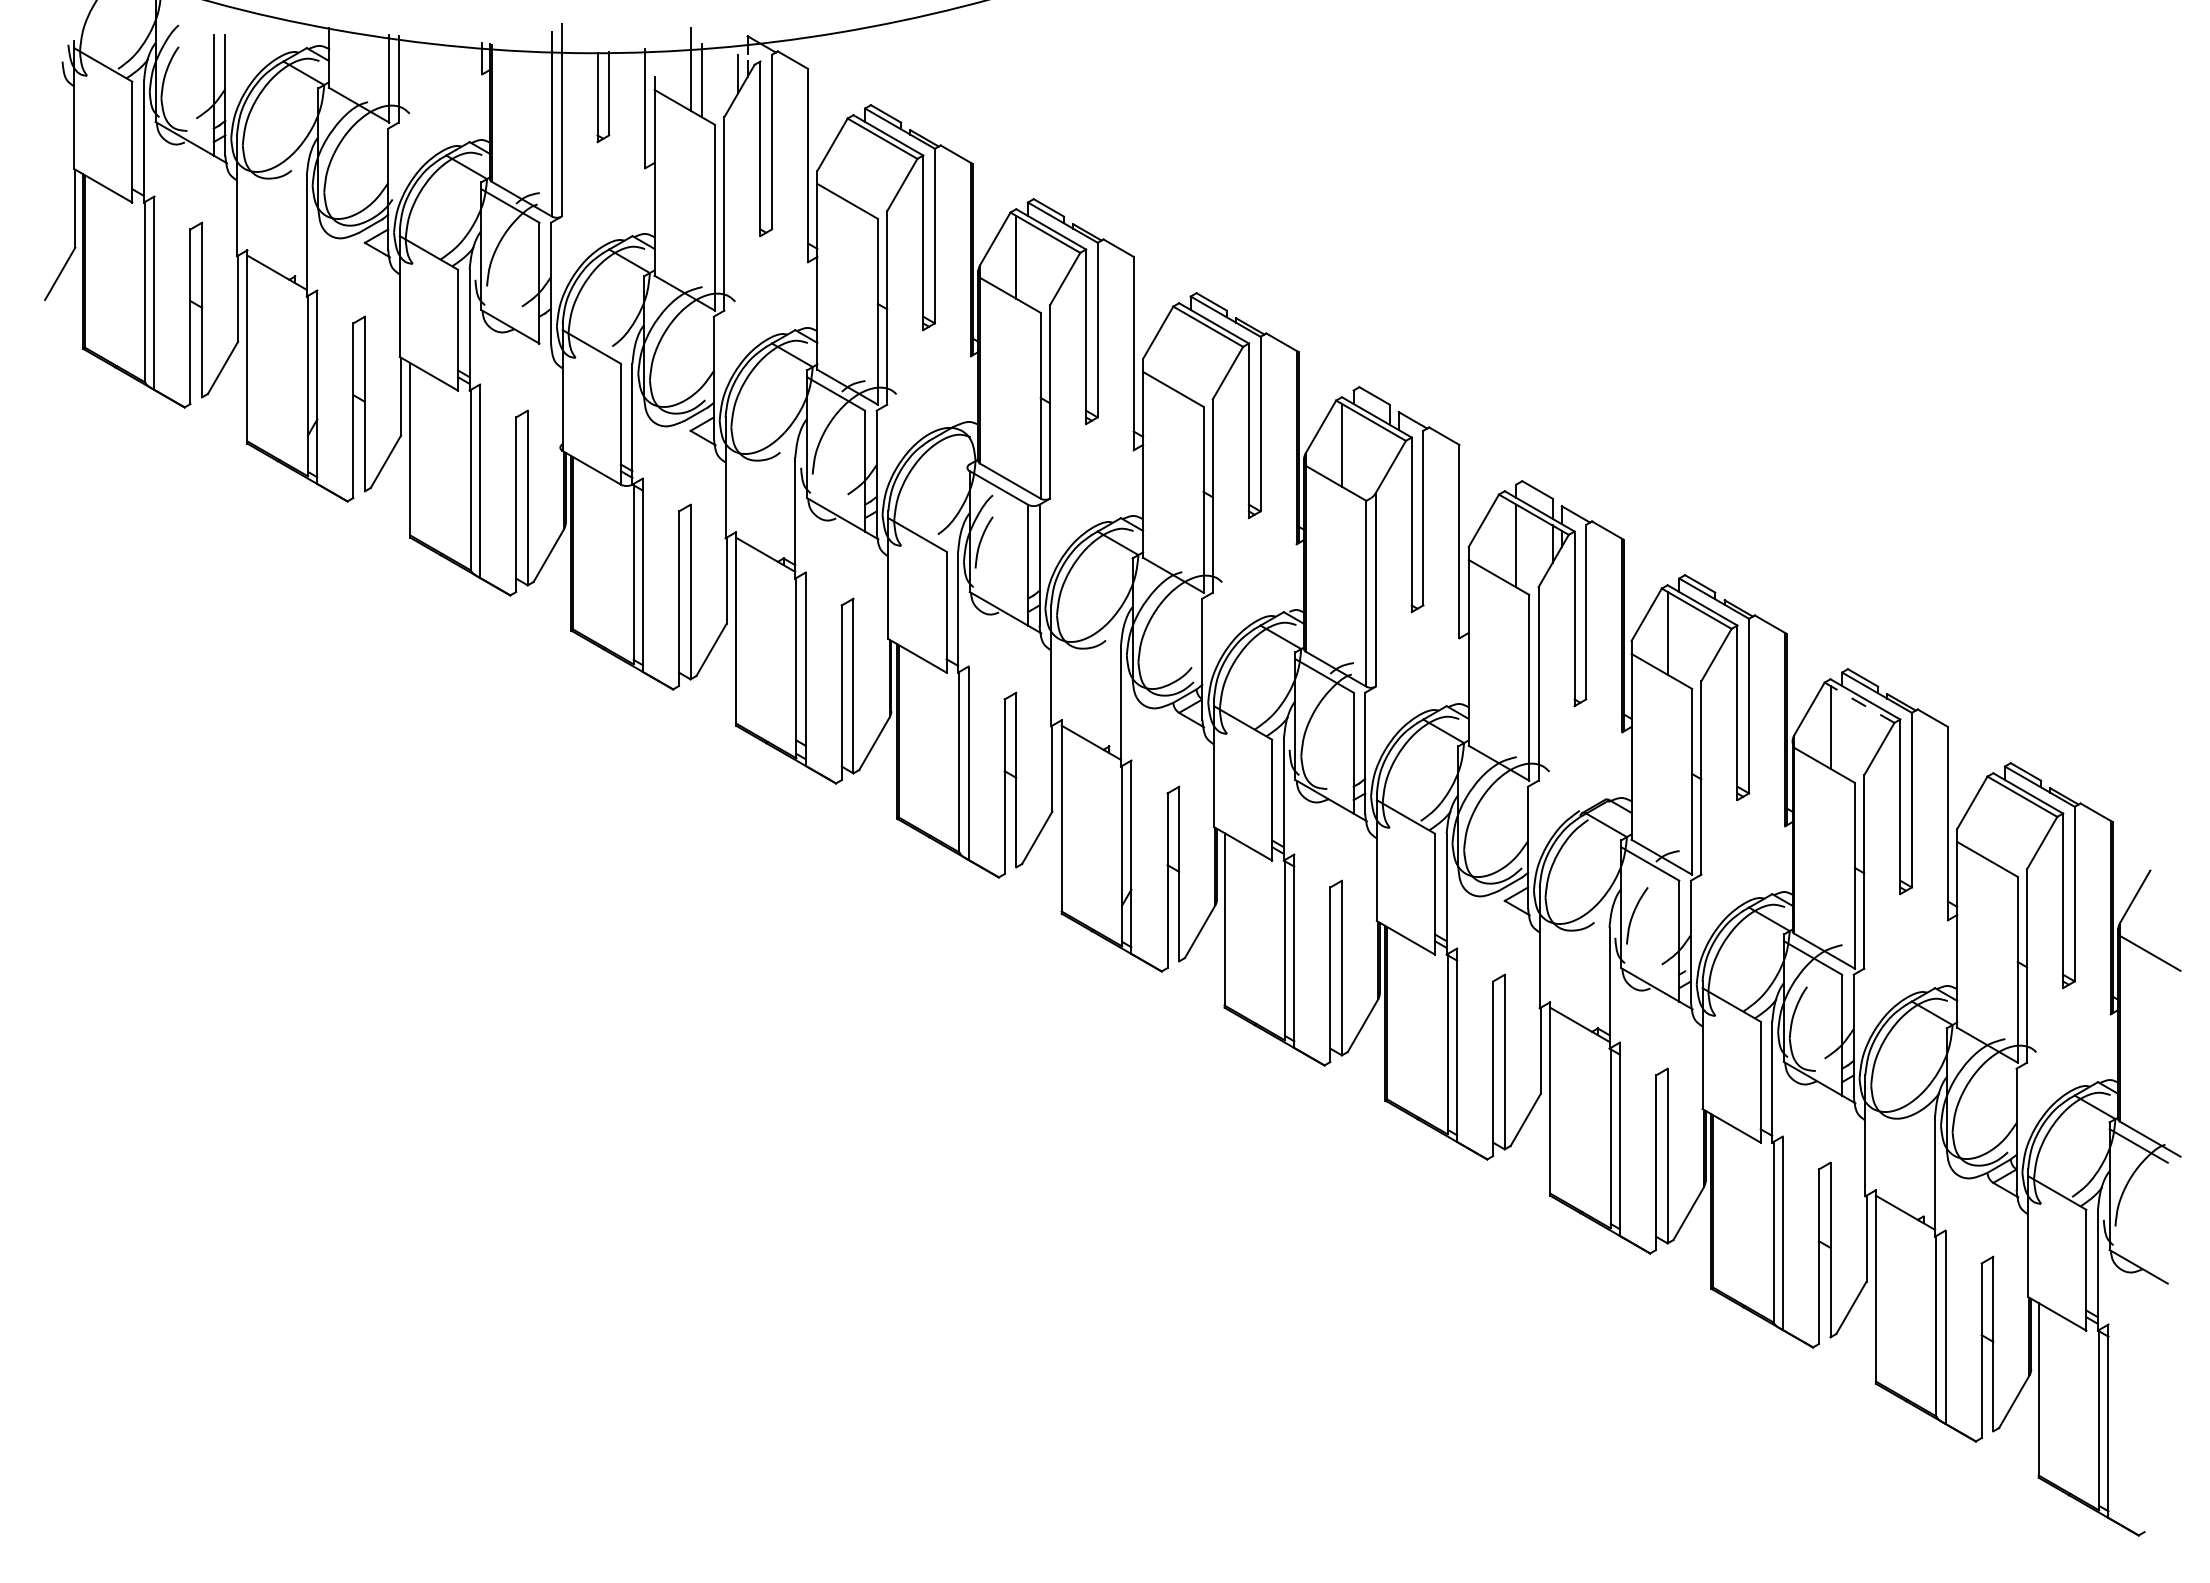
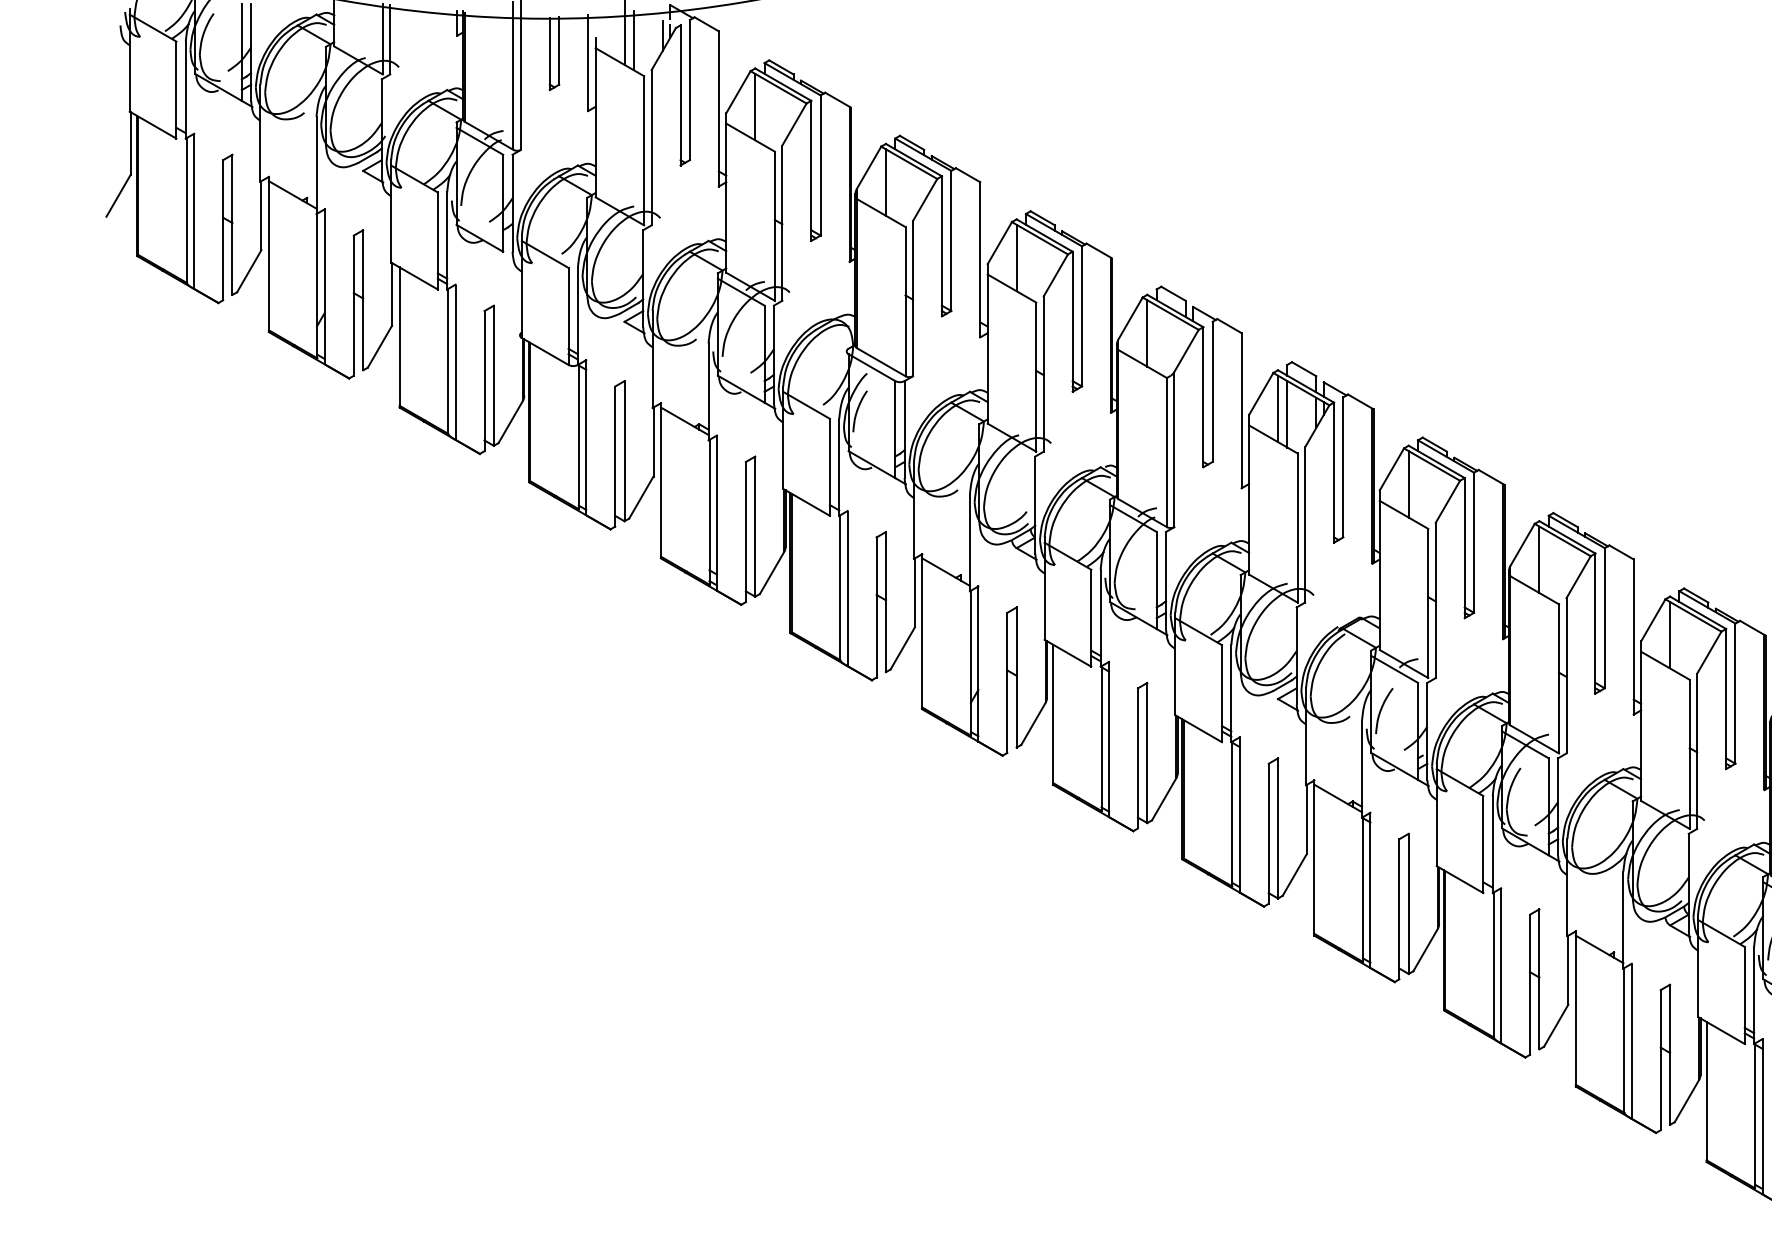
line: (853, 162) -> (755, 106), added
line: (1179, 350) -> (1016, 257), added
line: (1504, 538) -> (1277, 408), added
line: (1859, 702) -> (1562, 539), dashed -> solid
line: (1993, 820) -> (1670, 634), added

